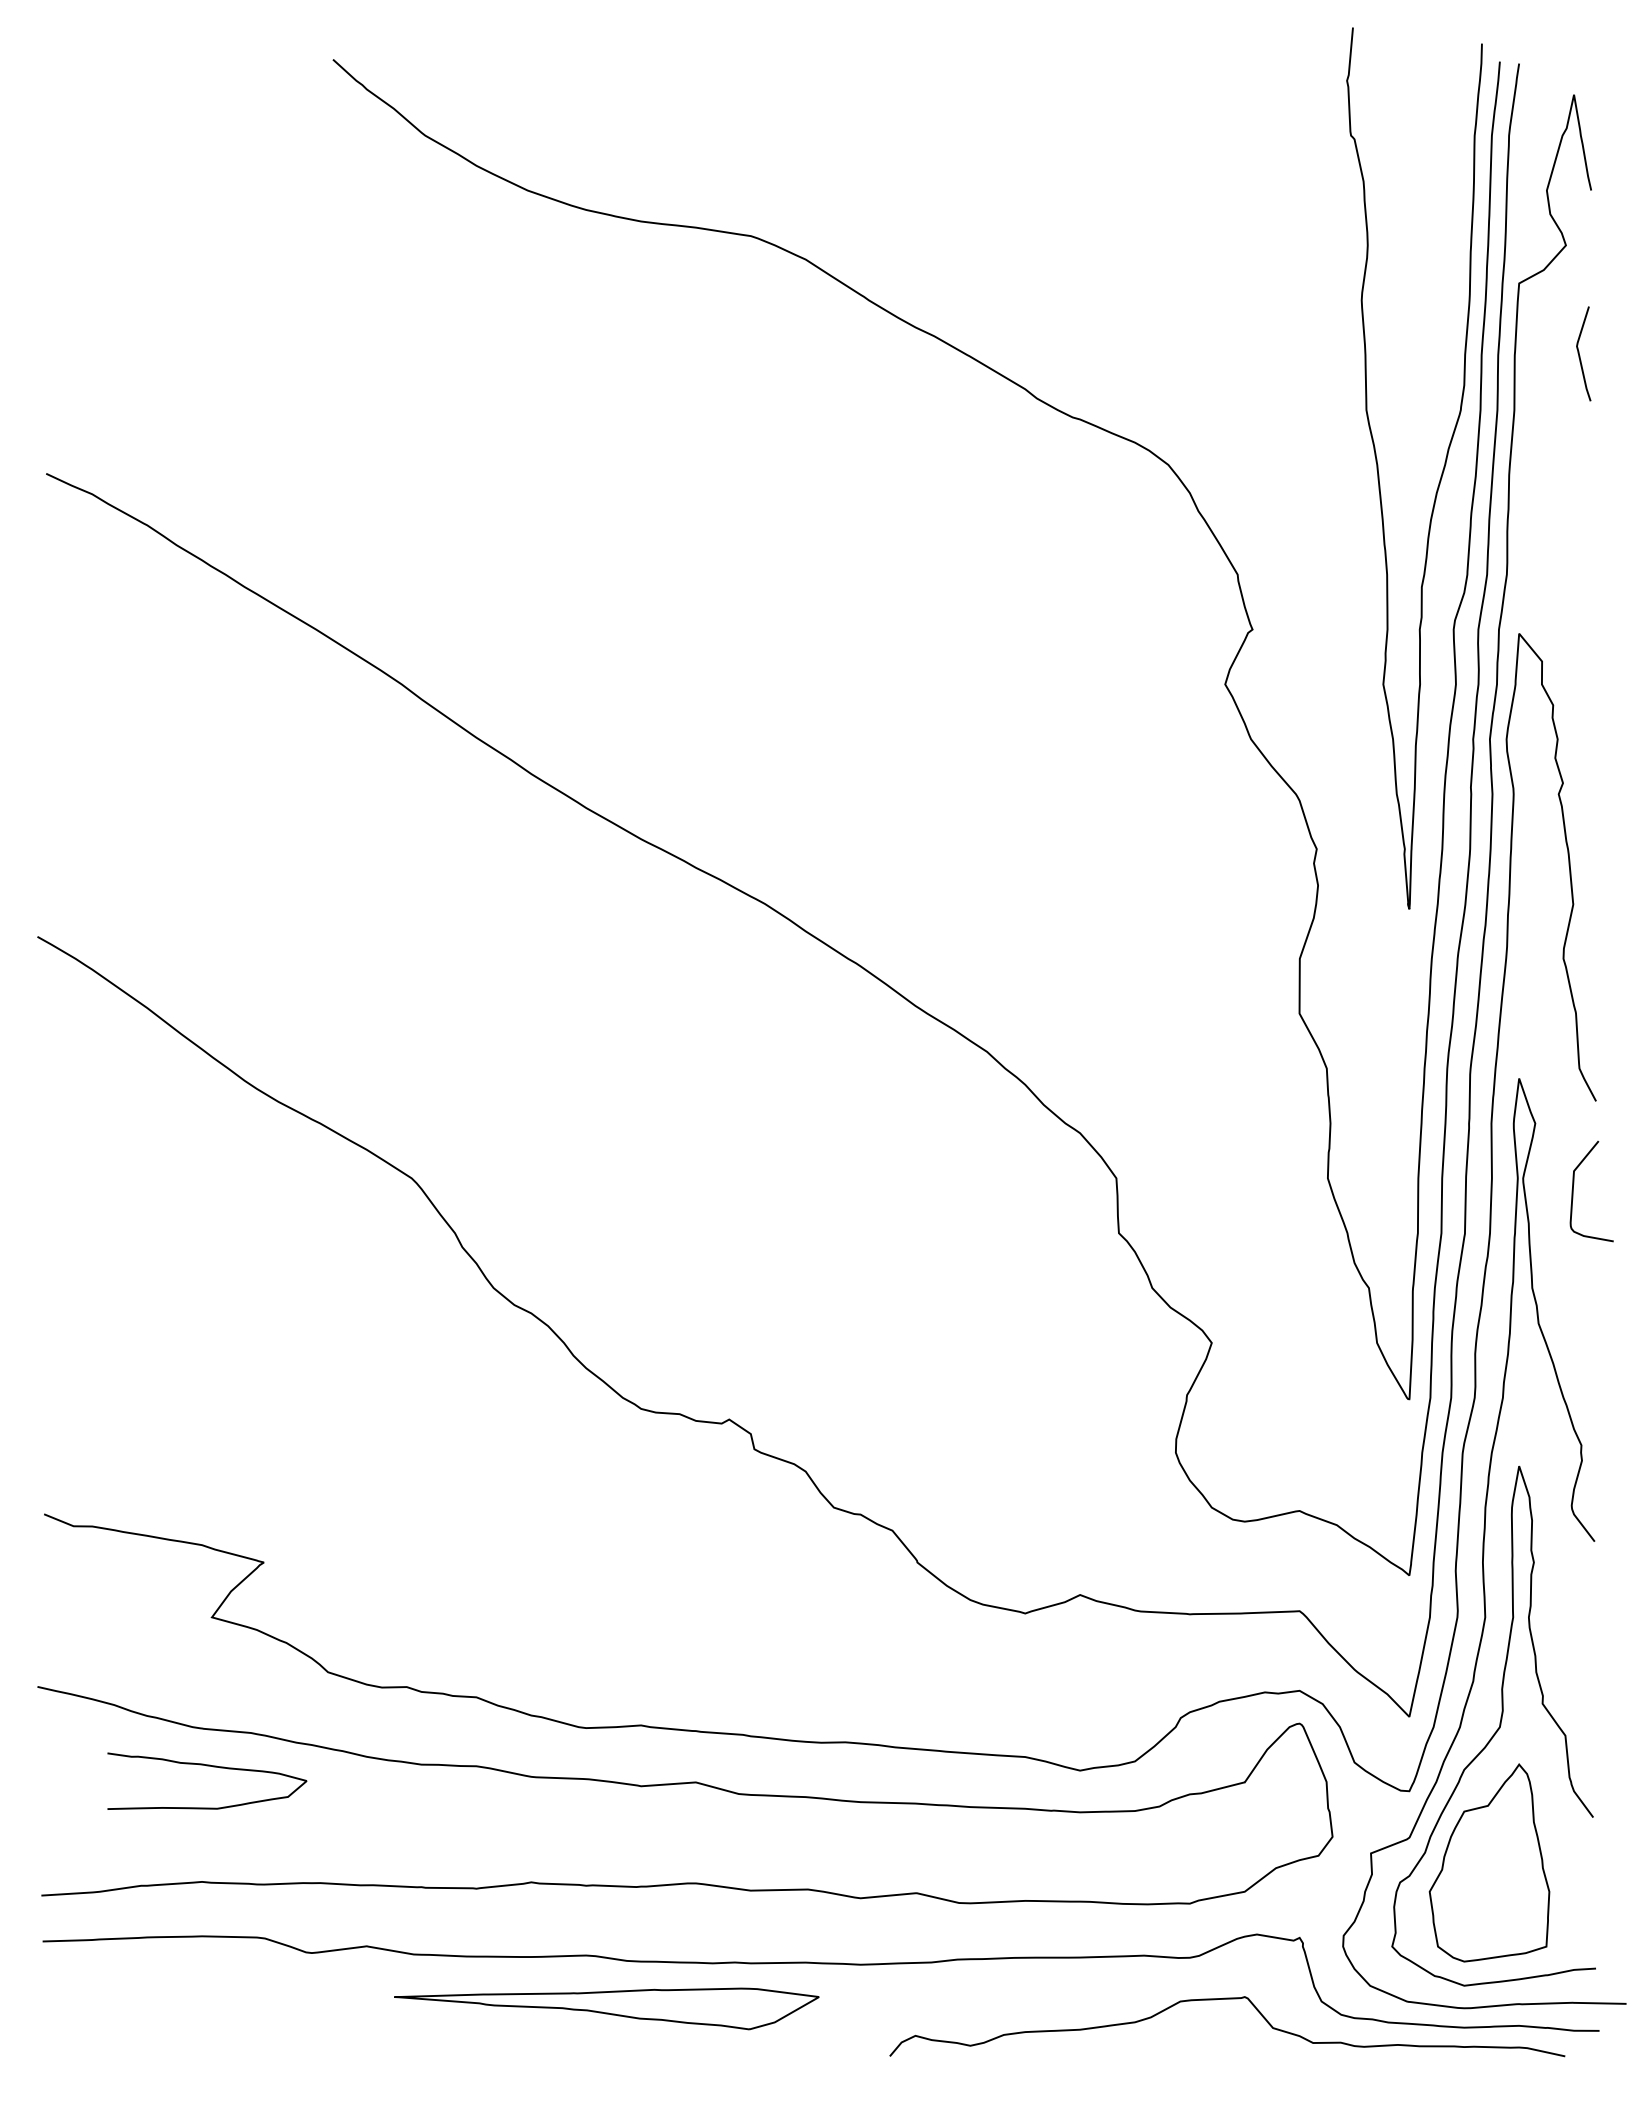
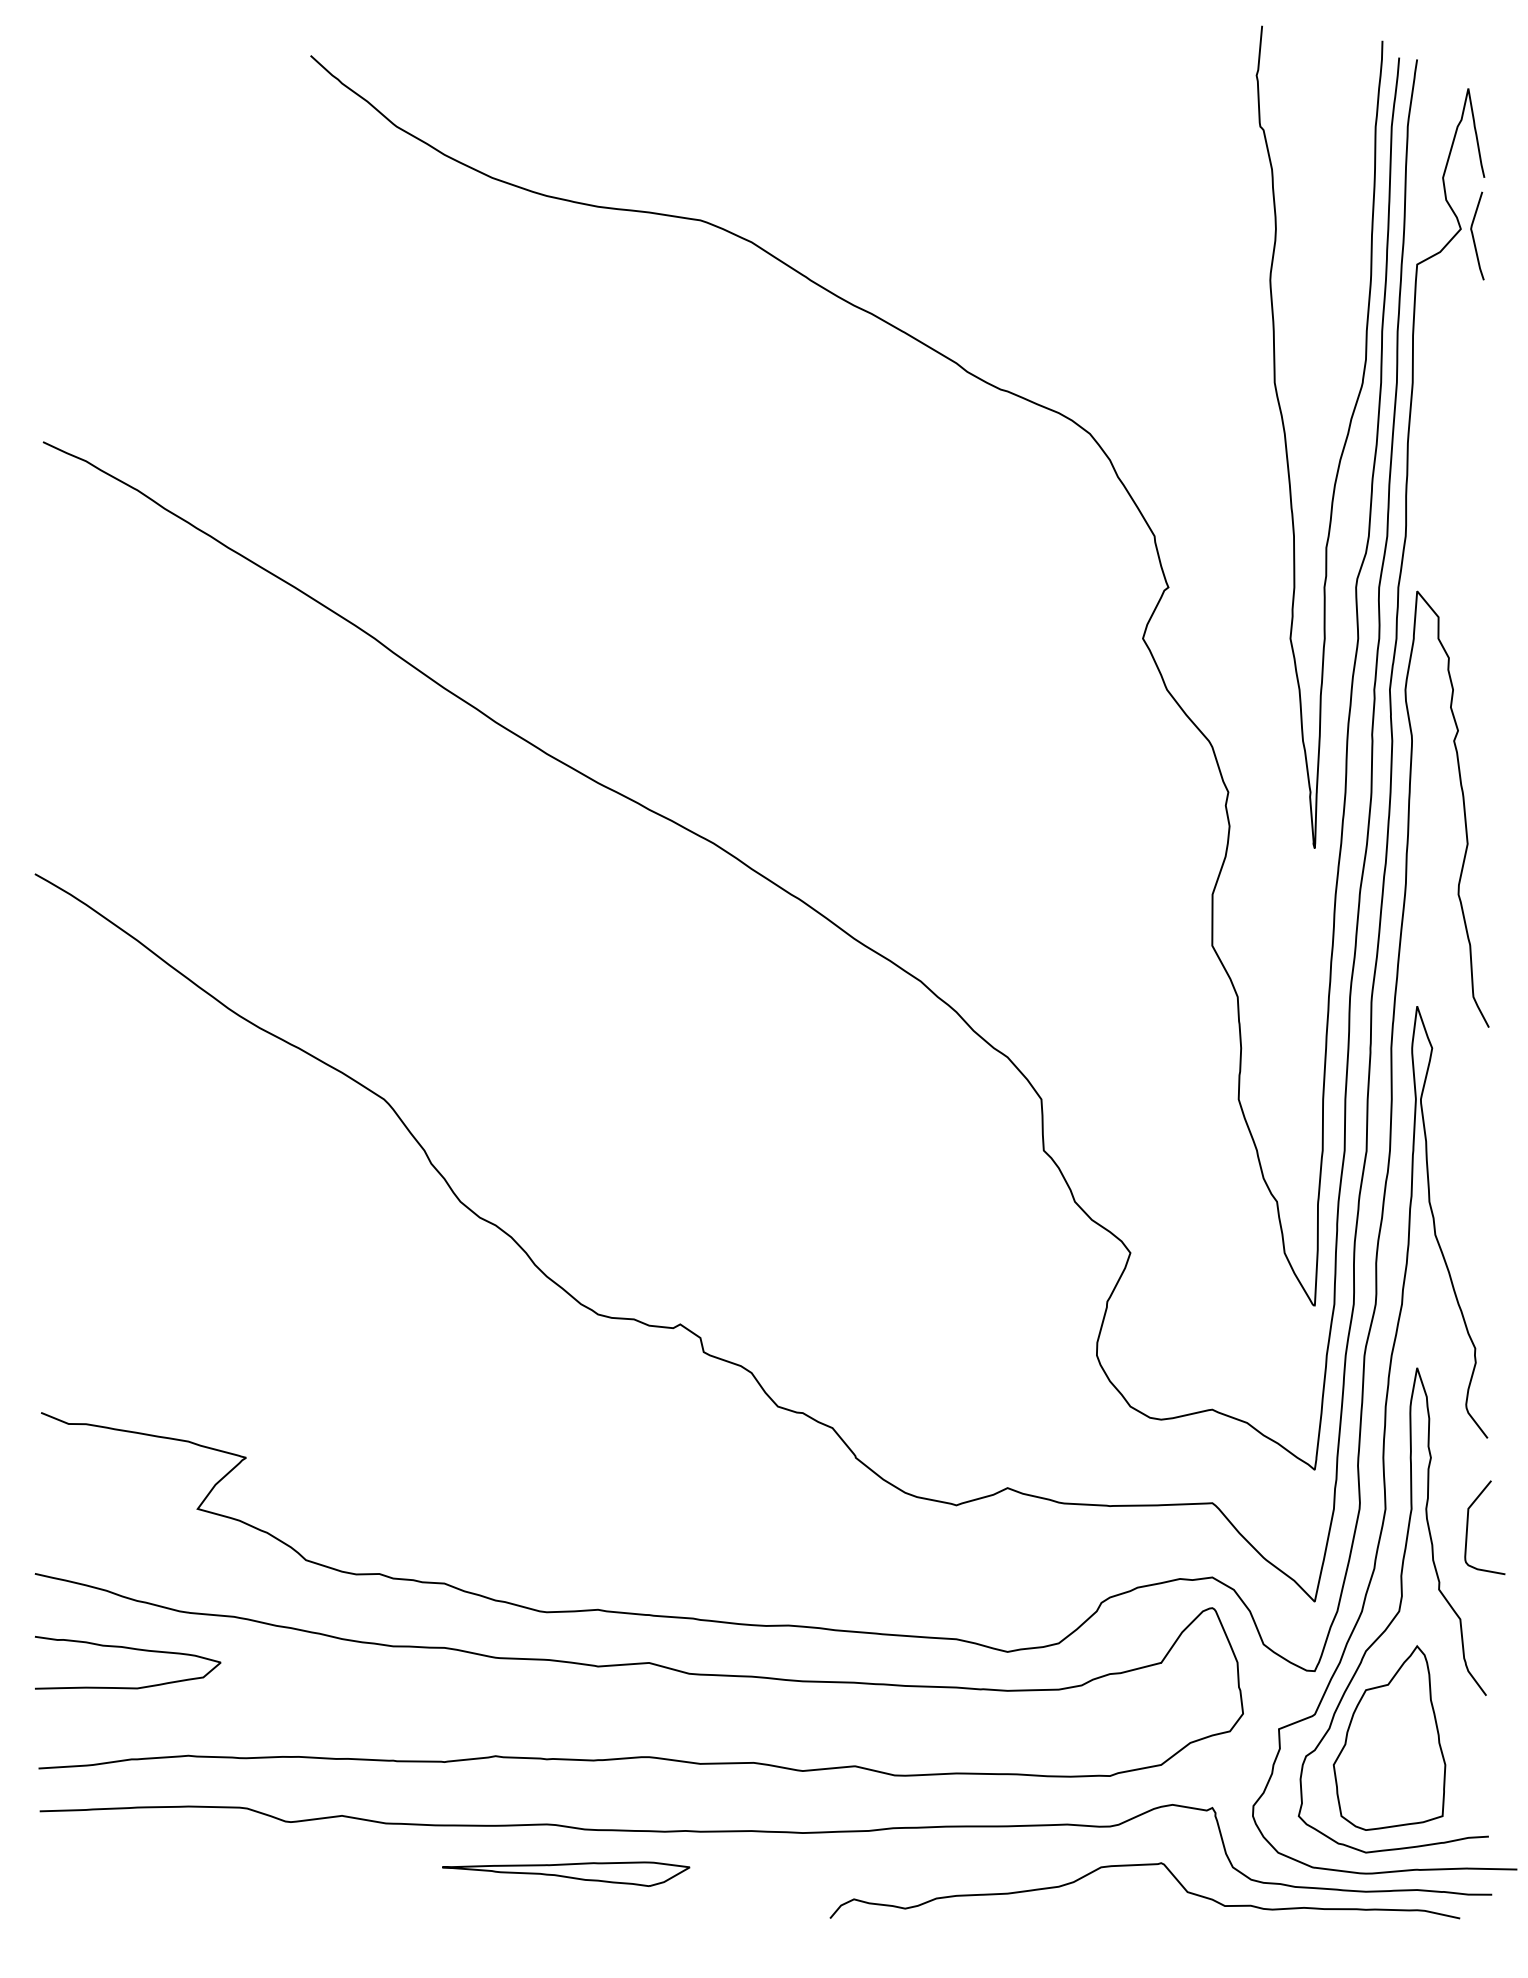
curve: (1580, 355) -> (1474, 237), moved
curve: (1573, 1191) -> (1467, 1527), moved
curve: (207, 1766) -> (128, 1649), moved
part: (606, 2008) -> (565, 1873), size x0.62

